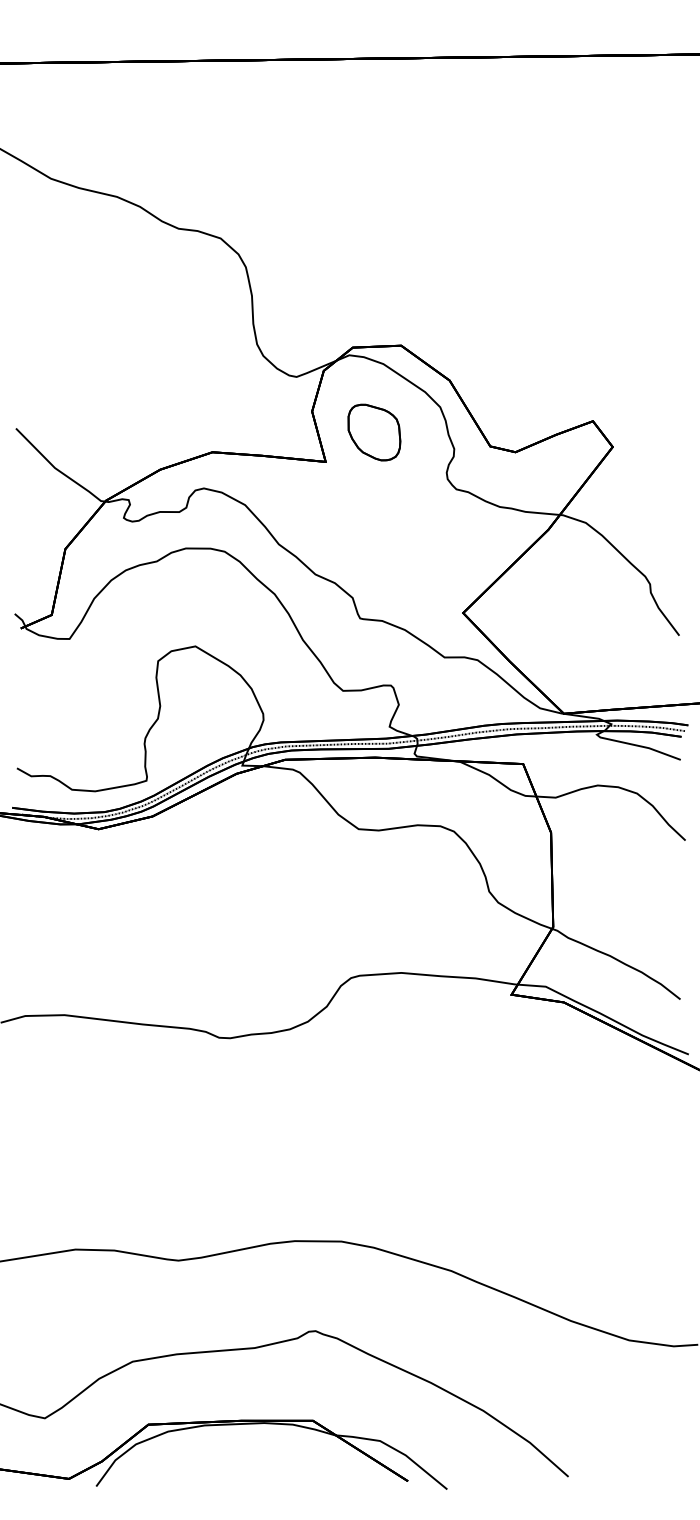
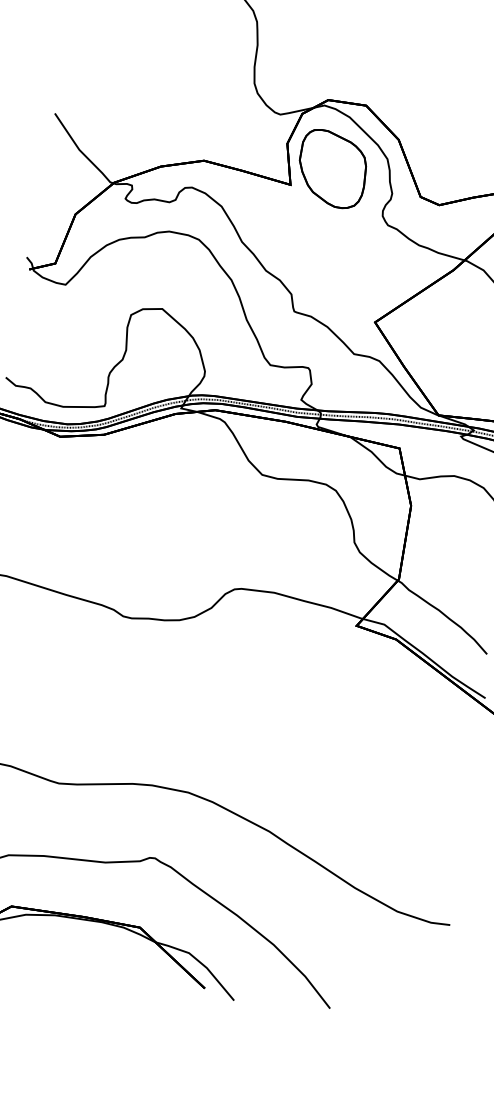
part: (374, 432) -> (332, 169), size x1.67

